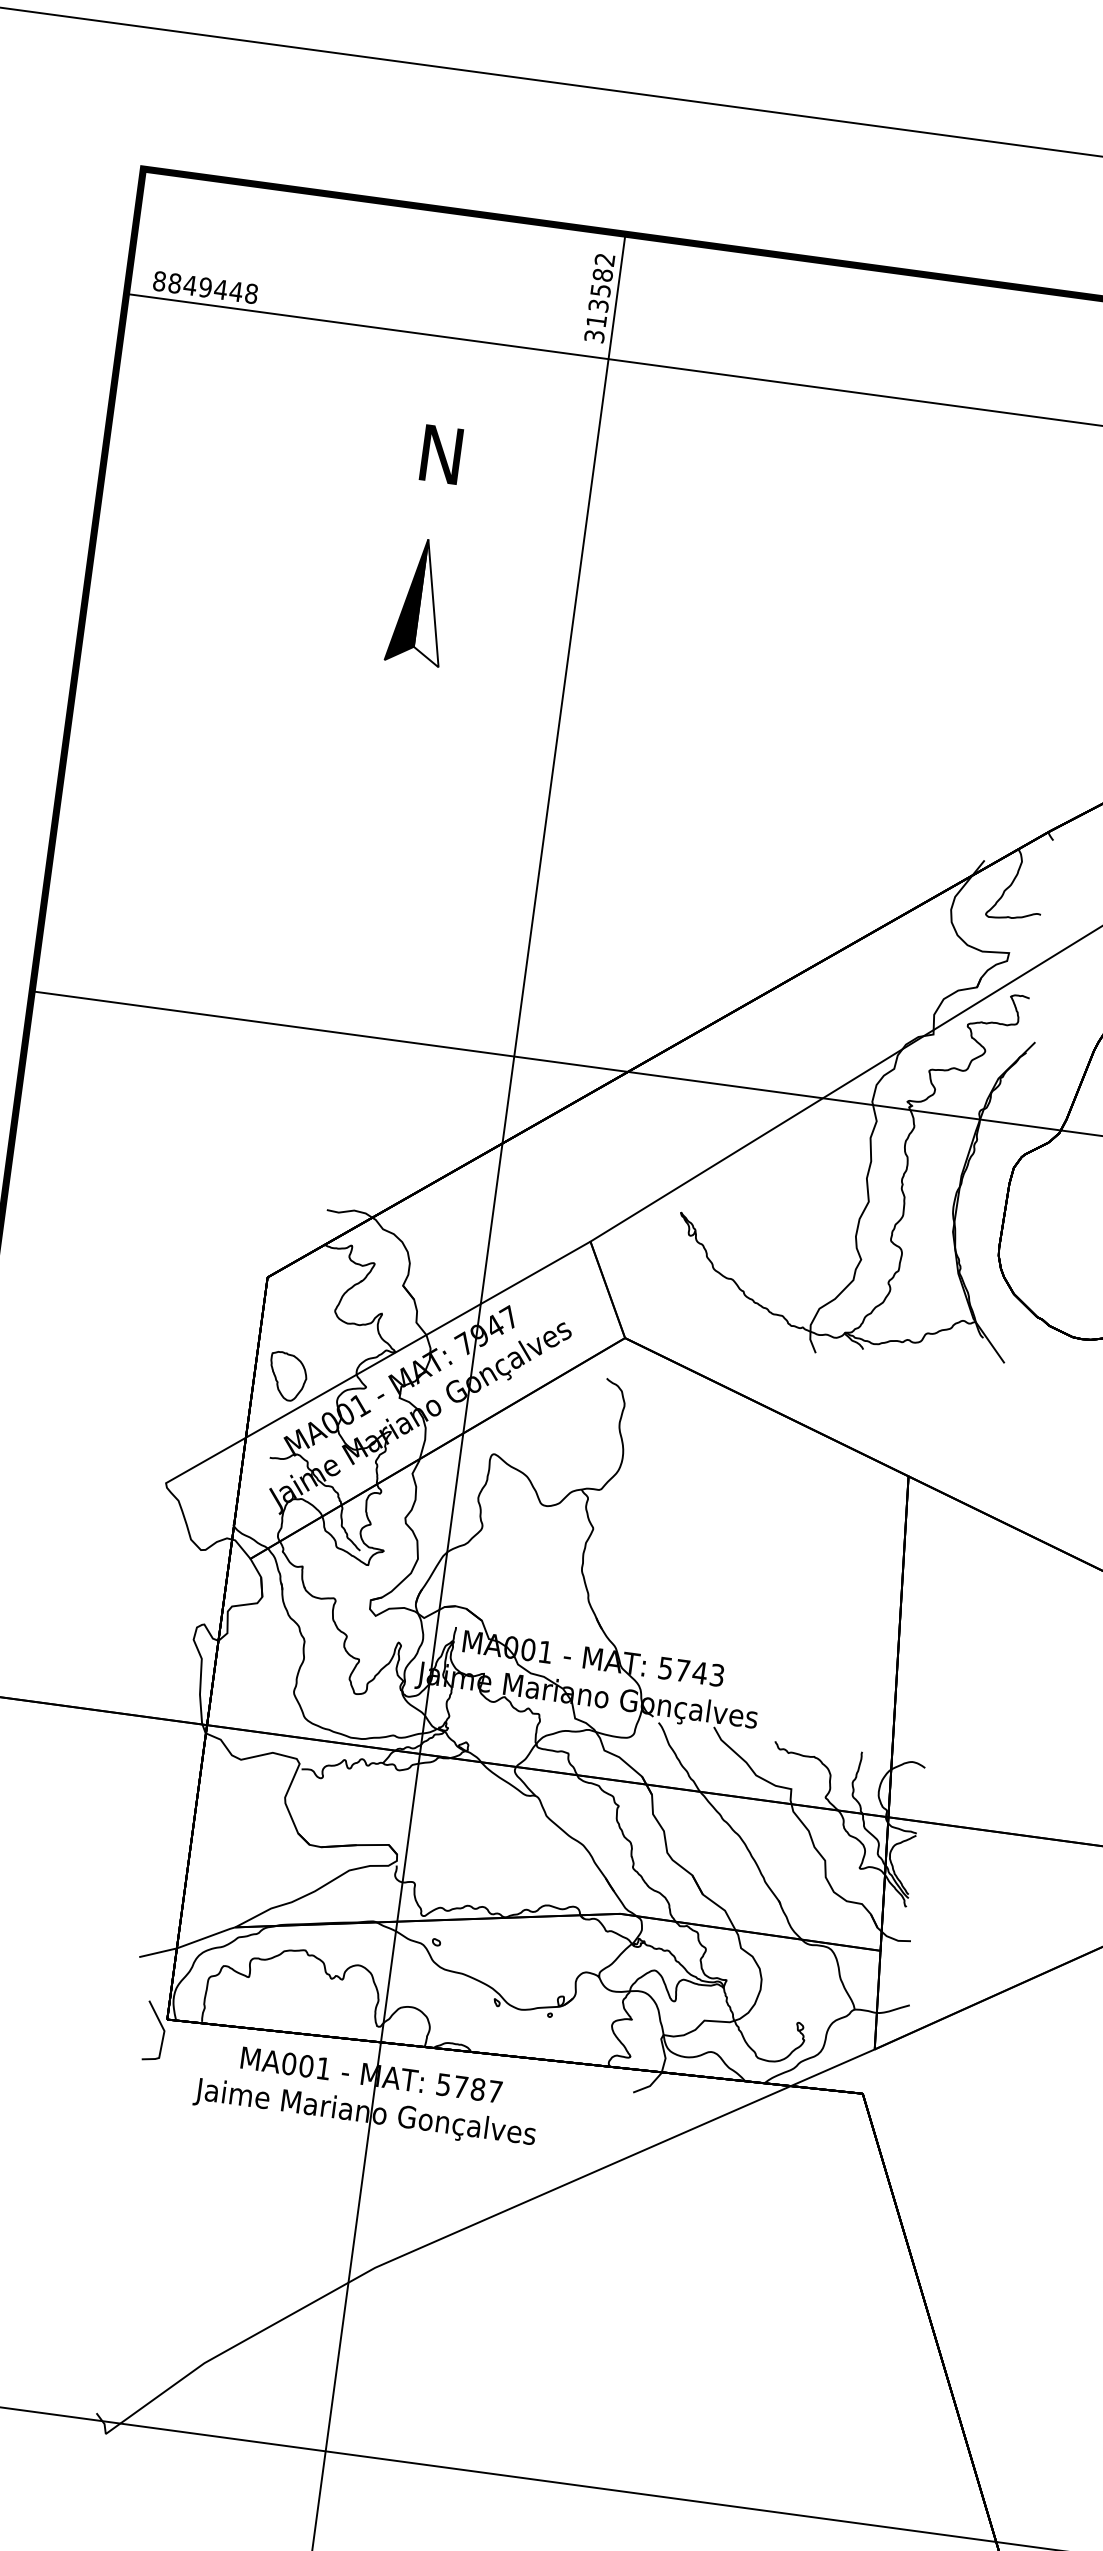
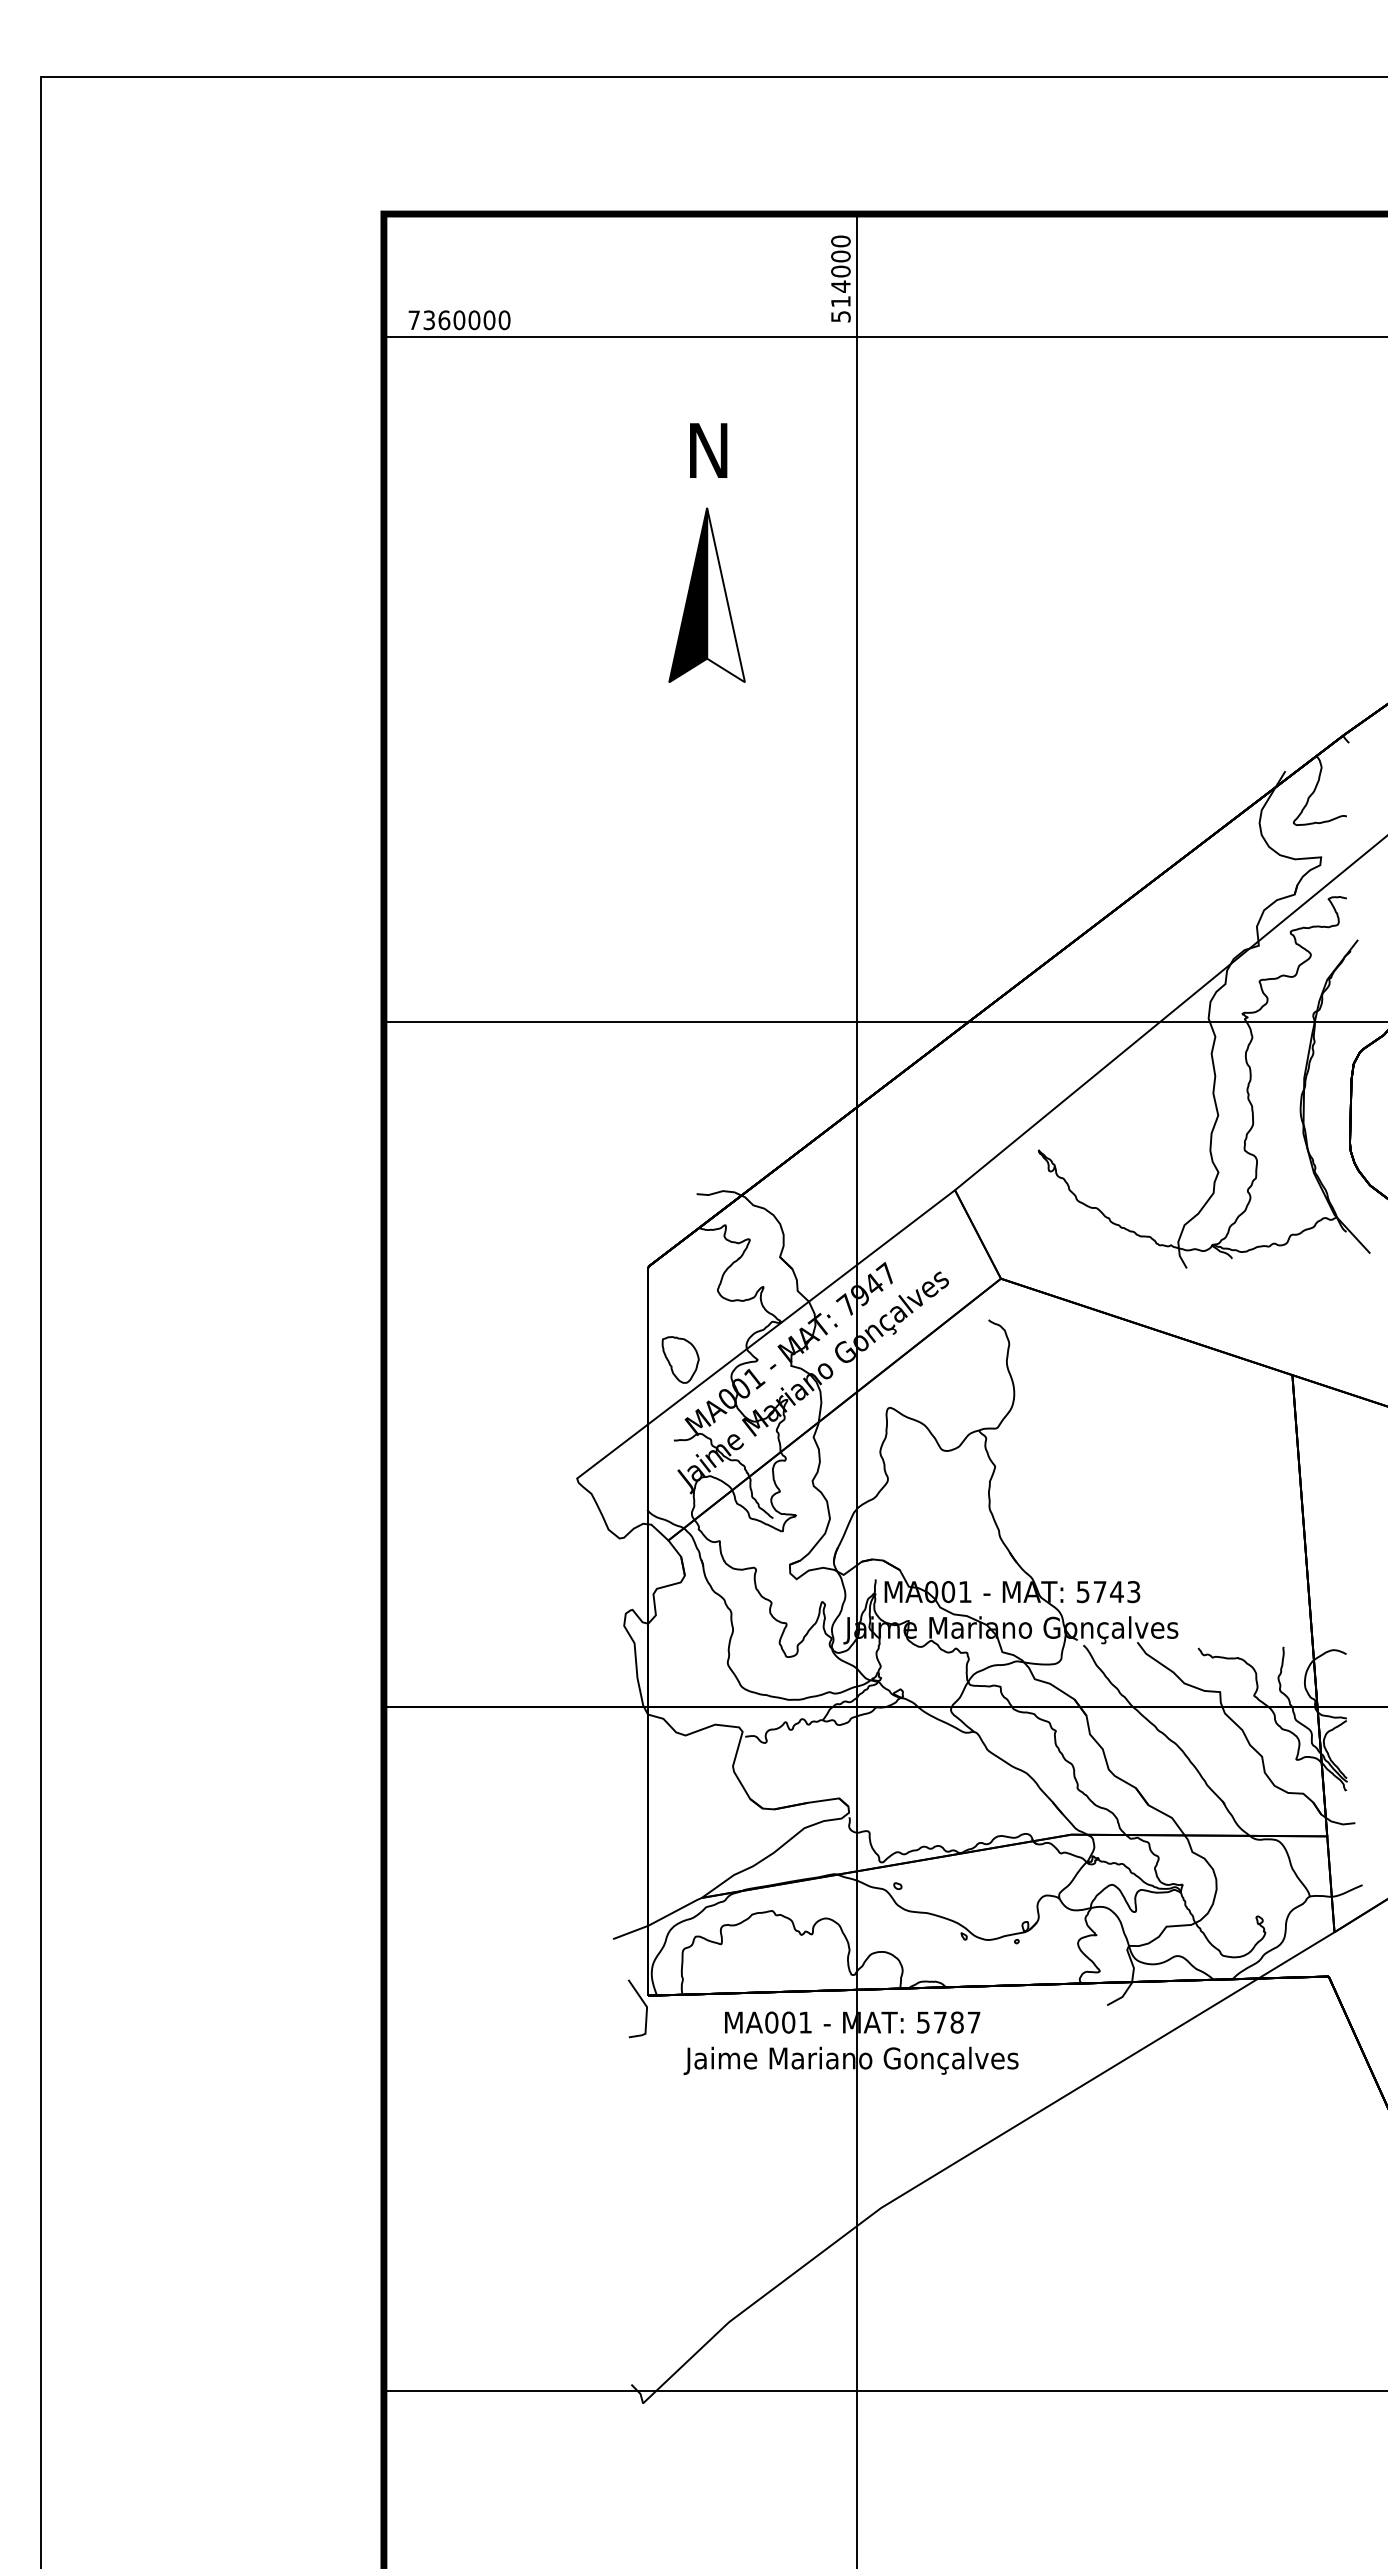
text: (205, 287) -> (459, 320), 8849448 -> 7360000
text: (599, 297) -> (840, 278), 313582 -> 514000
part: (419, 600) -> (706, 594), size x1.43

